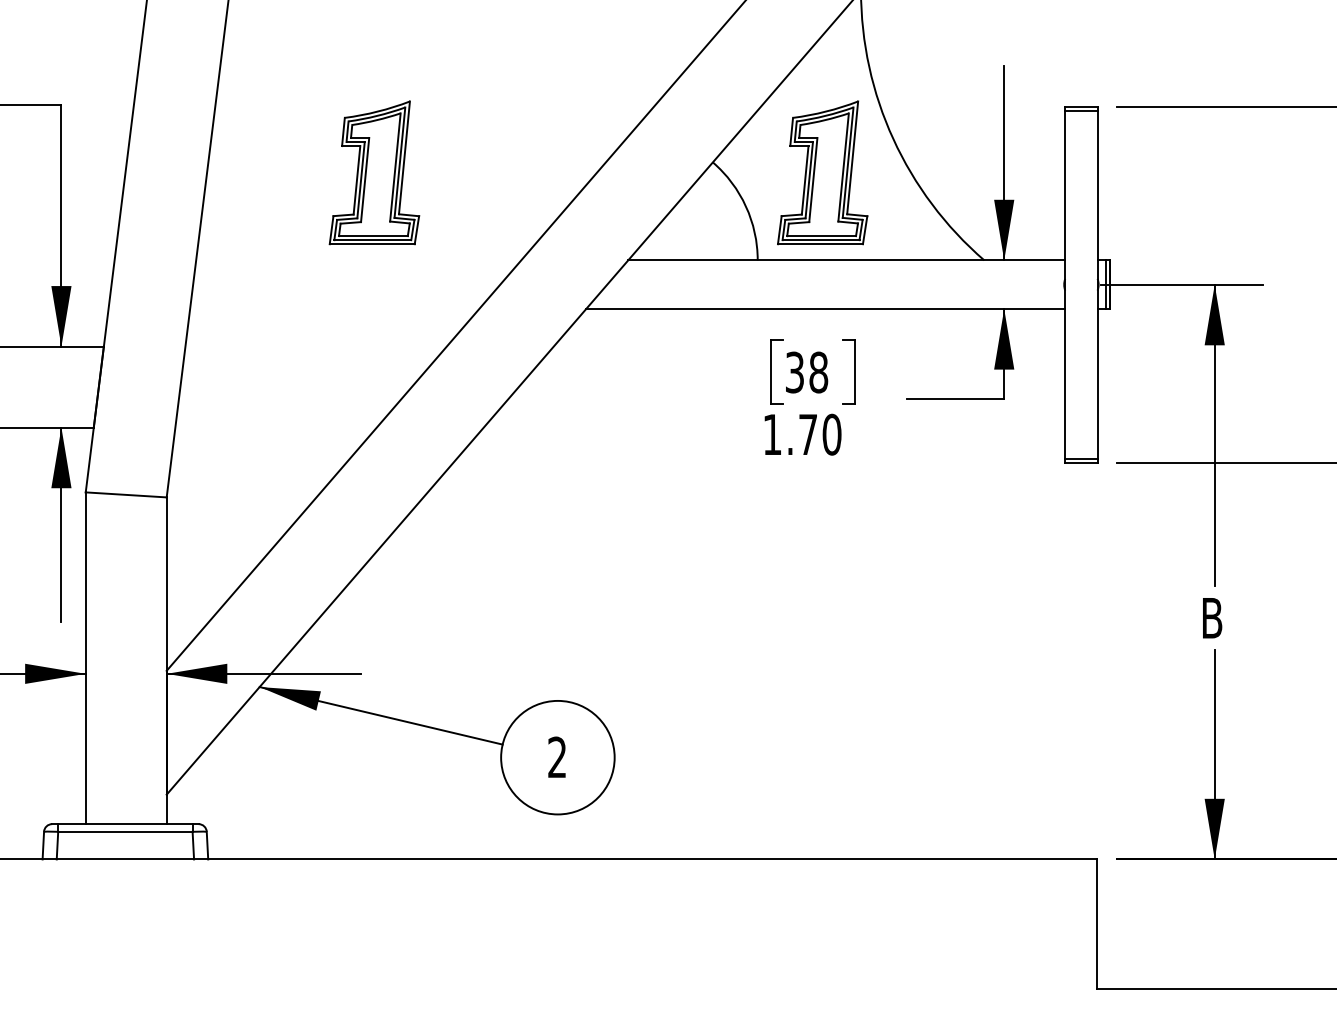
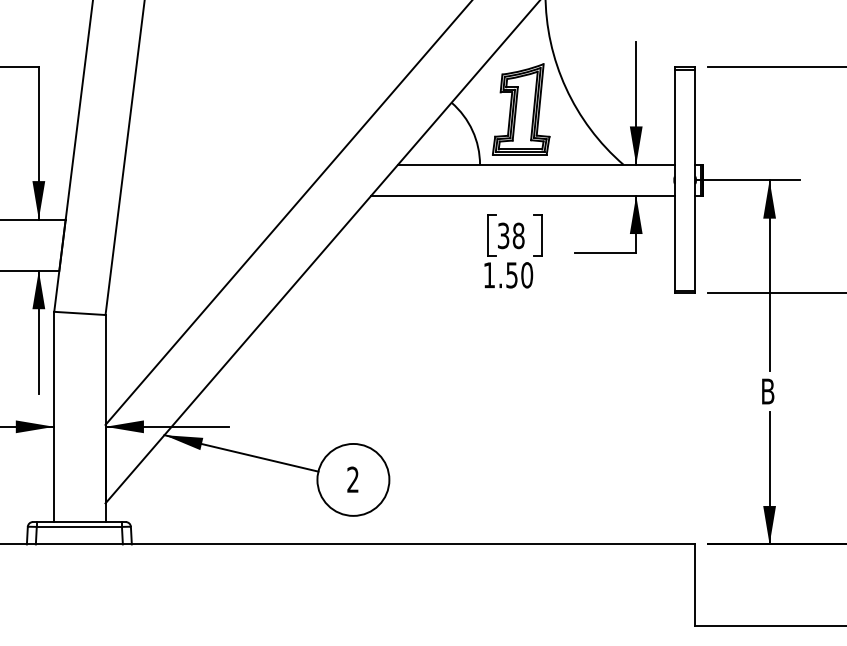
part: (374, 173) -> (237, 109), removed
text: (807, 435) -> (511, 275), 1.70 -> 1.50

